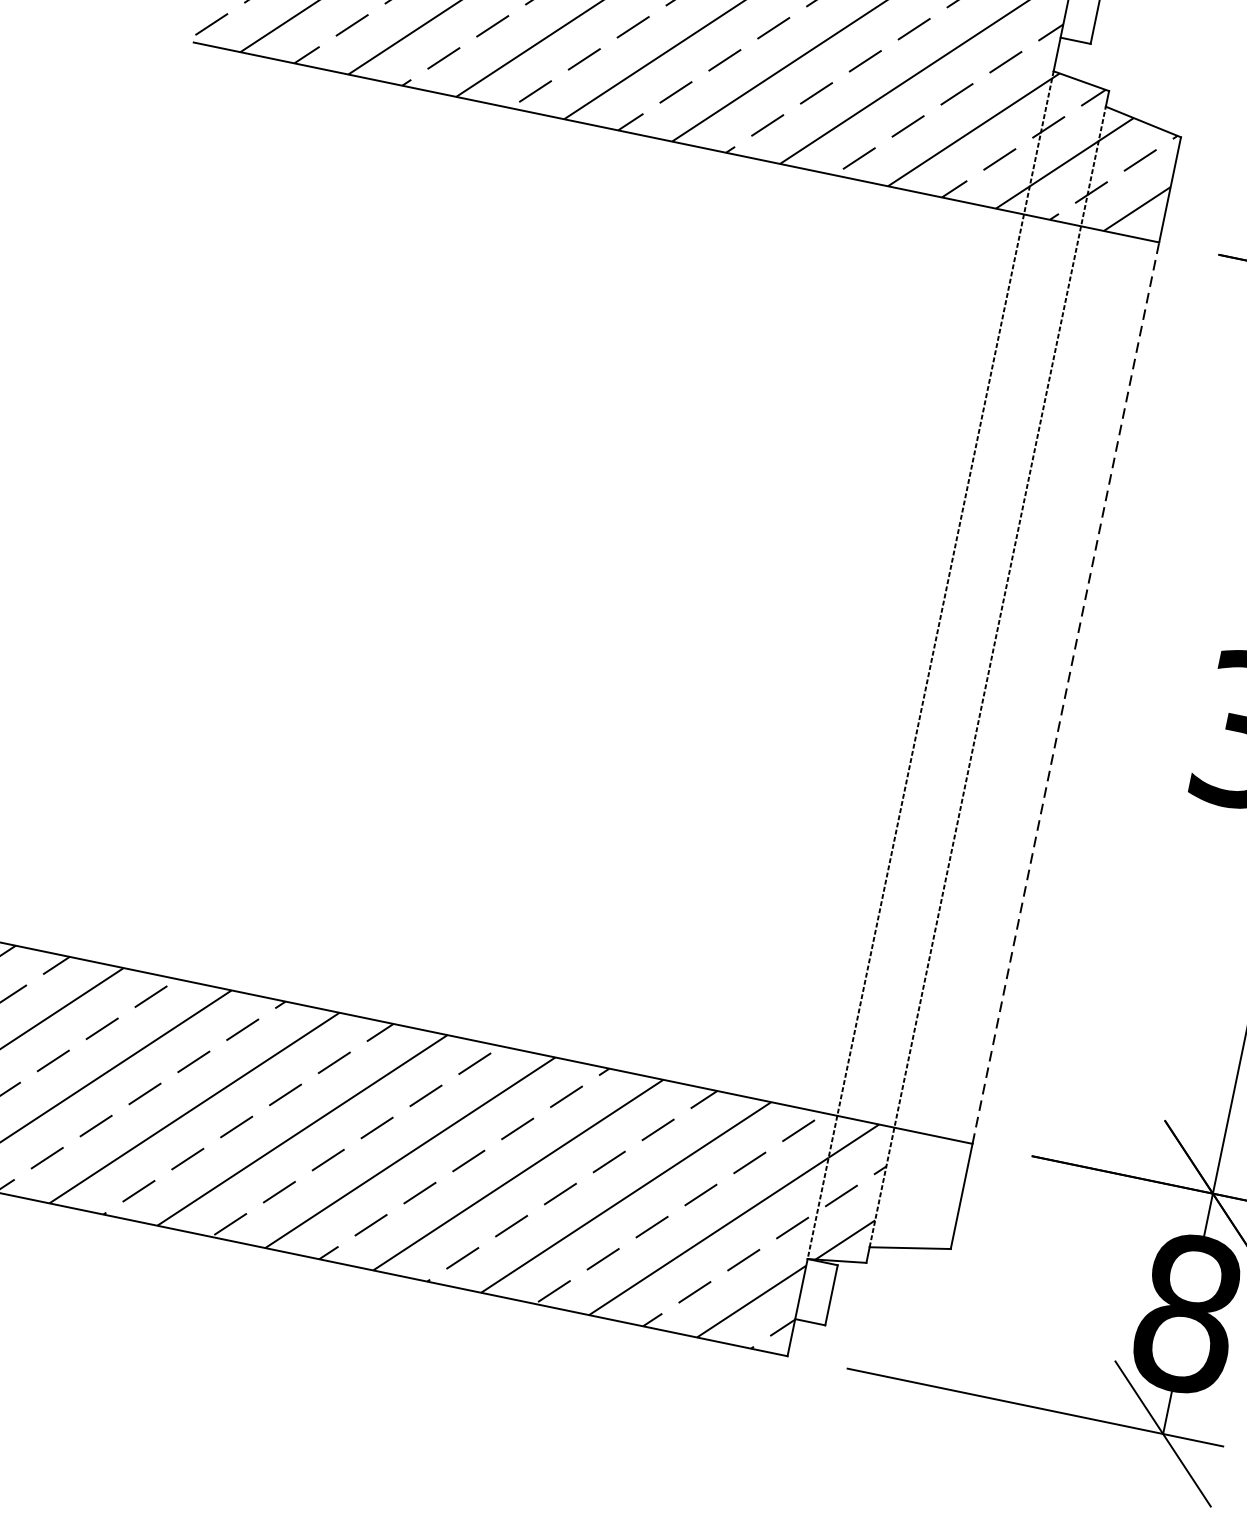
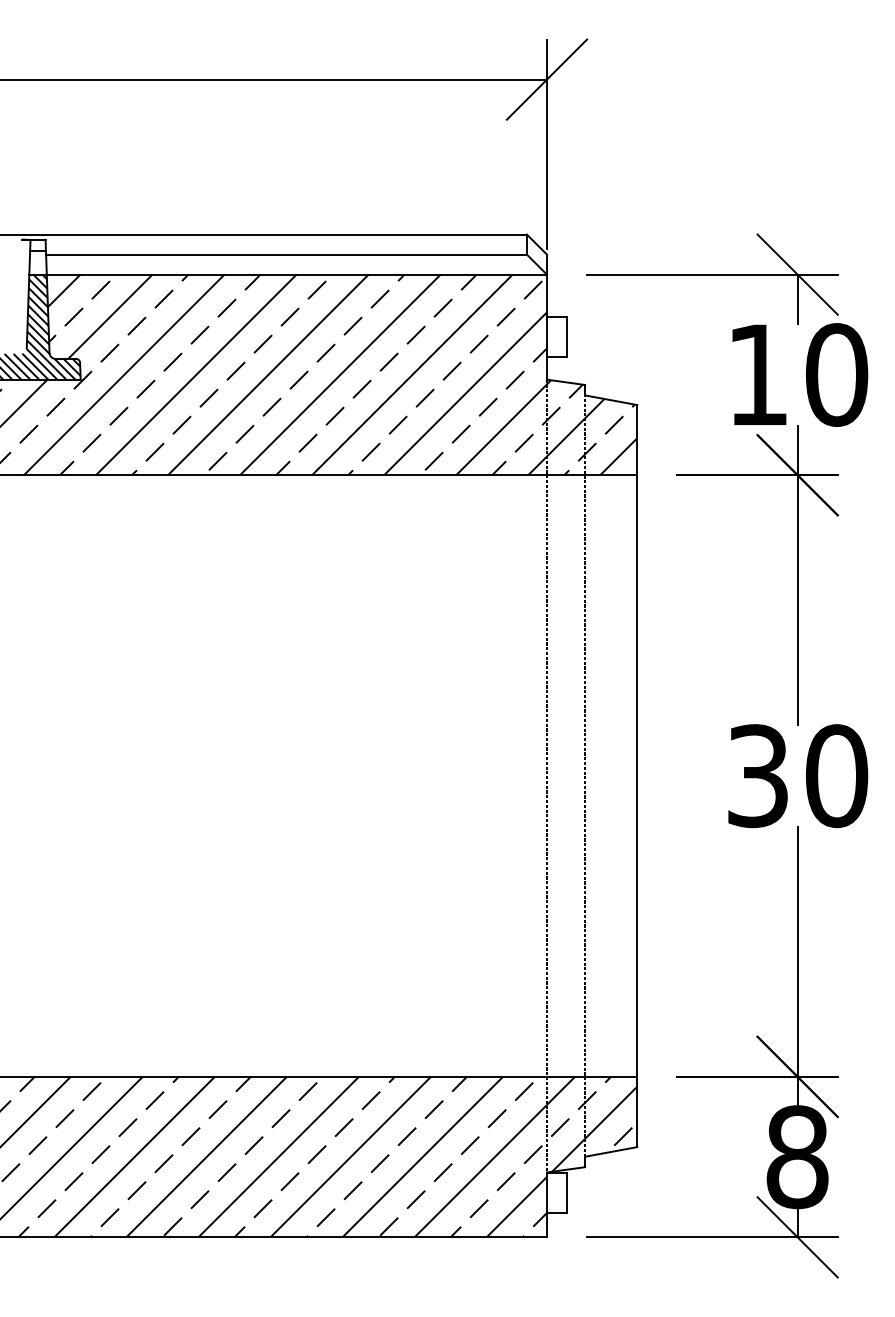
line: (1066, 693) -> (637, 776), dashed -> solid
hatch: (923, 1186) -> (611, 1110), added

